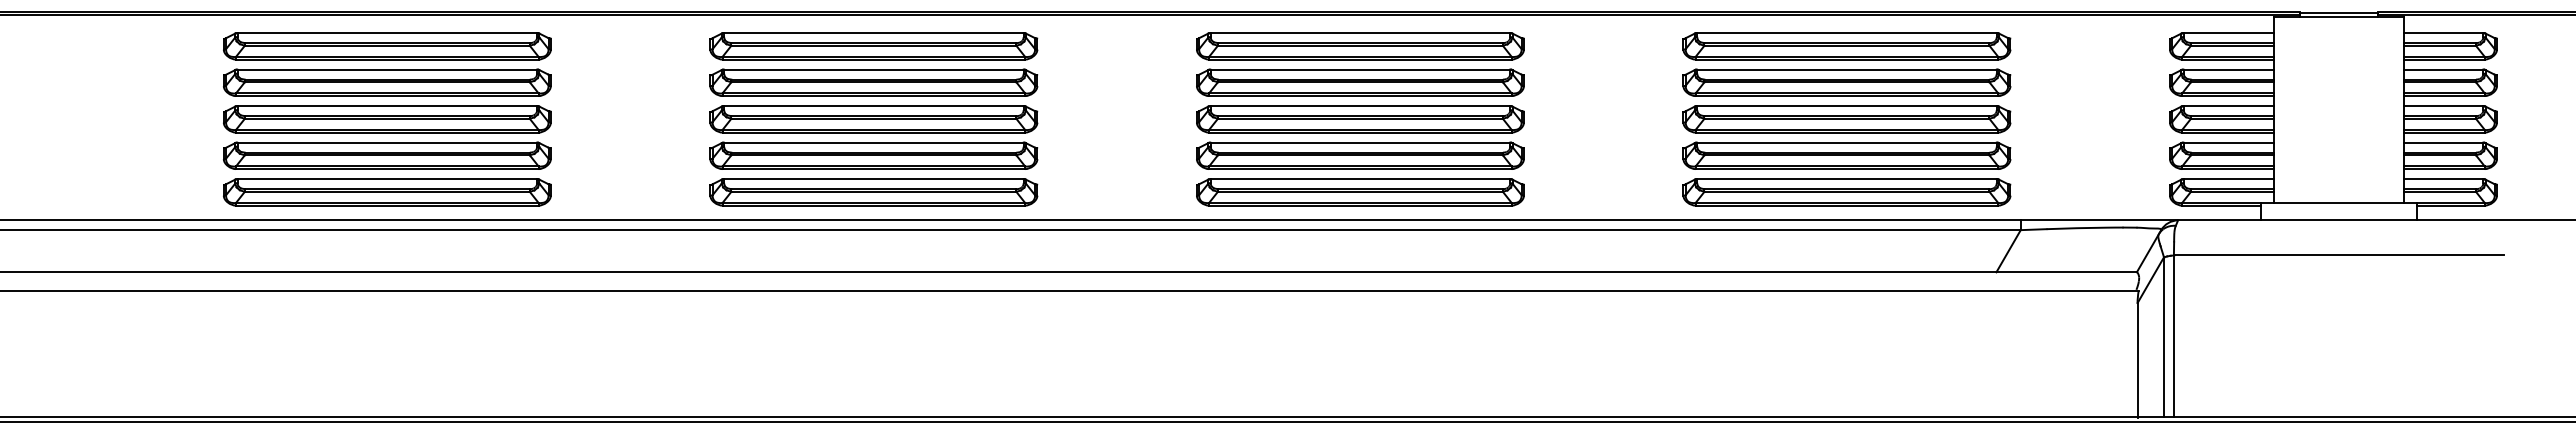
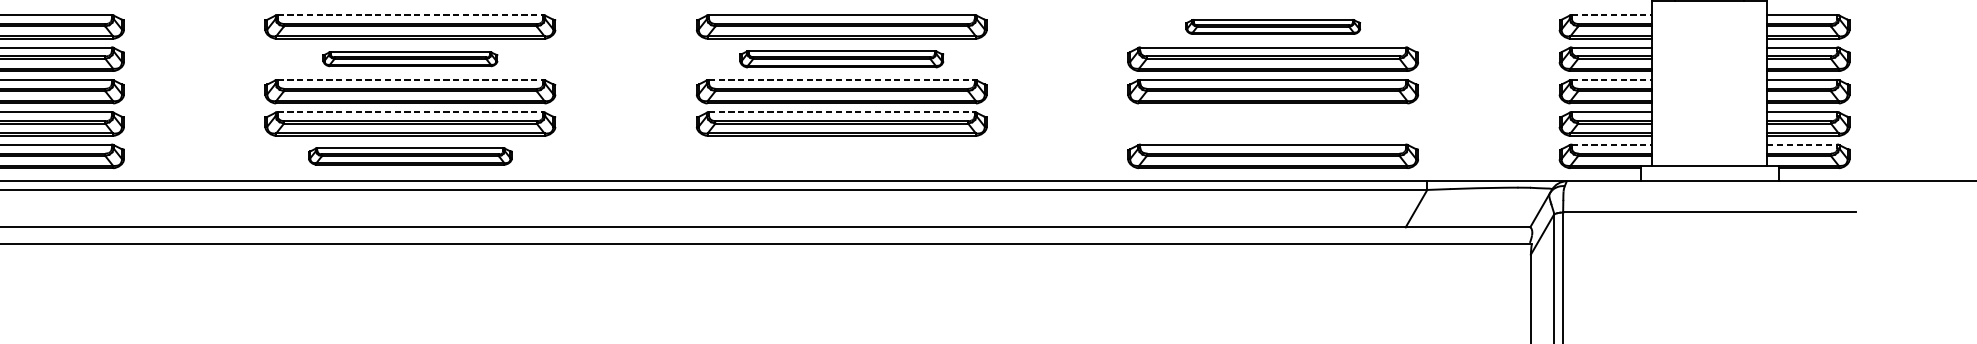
line: (873, 33) -> (410, 15), solid -> dashed
line: (2229, 33) -> (1612, 15), solid -> dashed
part: (1846, 46) -> (1272, 27), size x0.6
part: (873, 82) -> (410, 59), size x0.6
part: (1360, 82) -> (841, 59), size x0.7
line: (873, 106) -> (410, 80), solid -> dashed
line: (1360, 106) -> (841, 80), solid -> dashed
line: (2229, 106) -> (1612, 80), solid -> dashed
line: (873, 142) -> (410, 112), solid -> dashed
line: (1360, 142) -> (841, 112), solid -> dashed
part: (1846, 155) -> (1272, 123), removed
line: (2229, 179) -> (1612, 145), solid -> dashed
line: (2443, 179) -> (1802, 145), solid -> dashed
part: (873, 192) -> (410, 156), size x0.7
part: (1360, 192) -> (841, 156), removed

